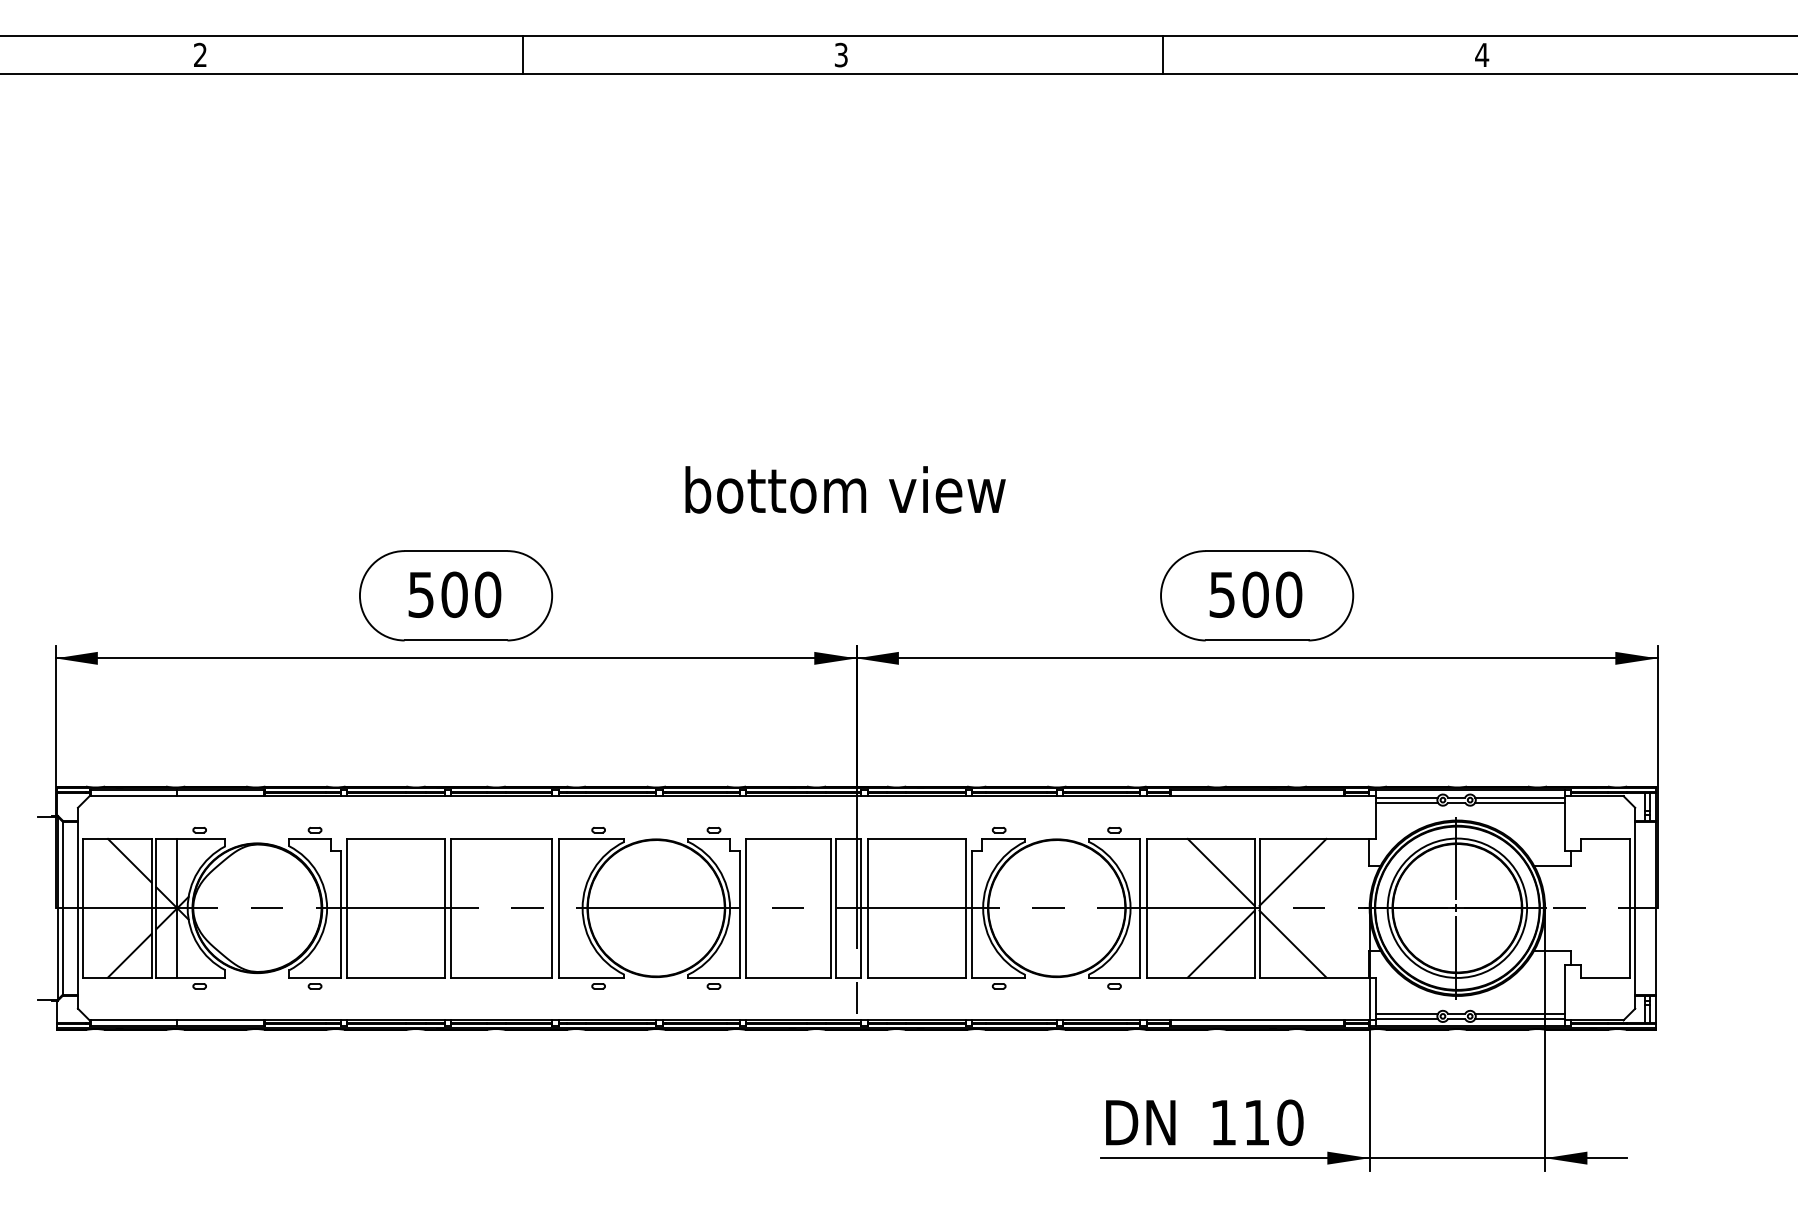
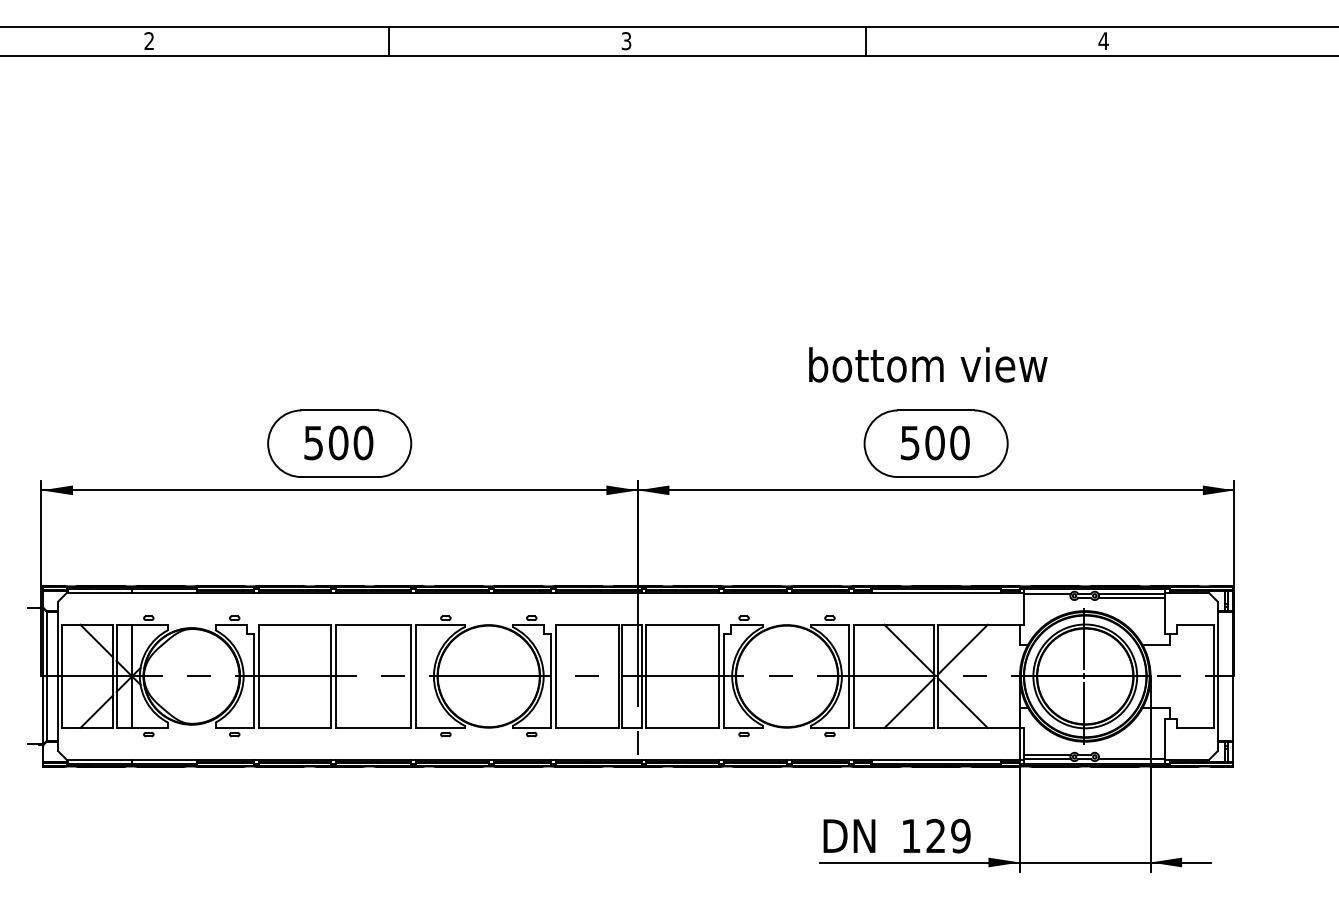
text: (845, 489) -> (928, 364), moved
line: (1406, 802) -> (1047, 597), removed
line: (1519, 1014) -> (1131, 755), removed
text: (1273, 1122) -> (948, 835), 110 -> 129

